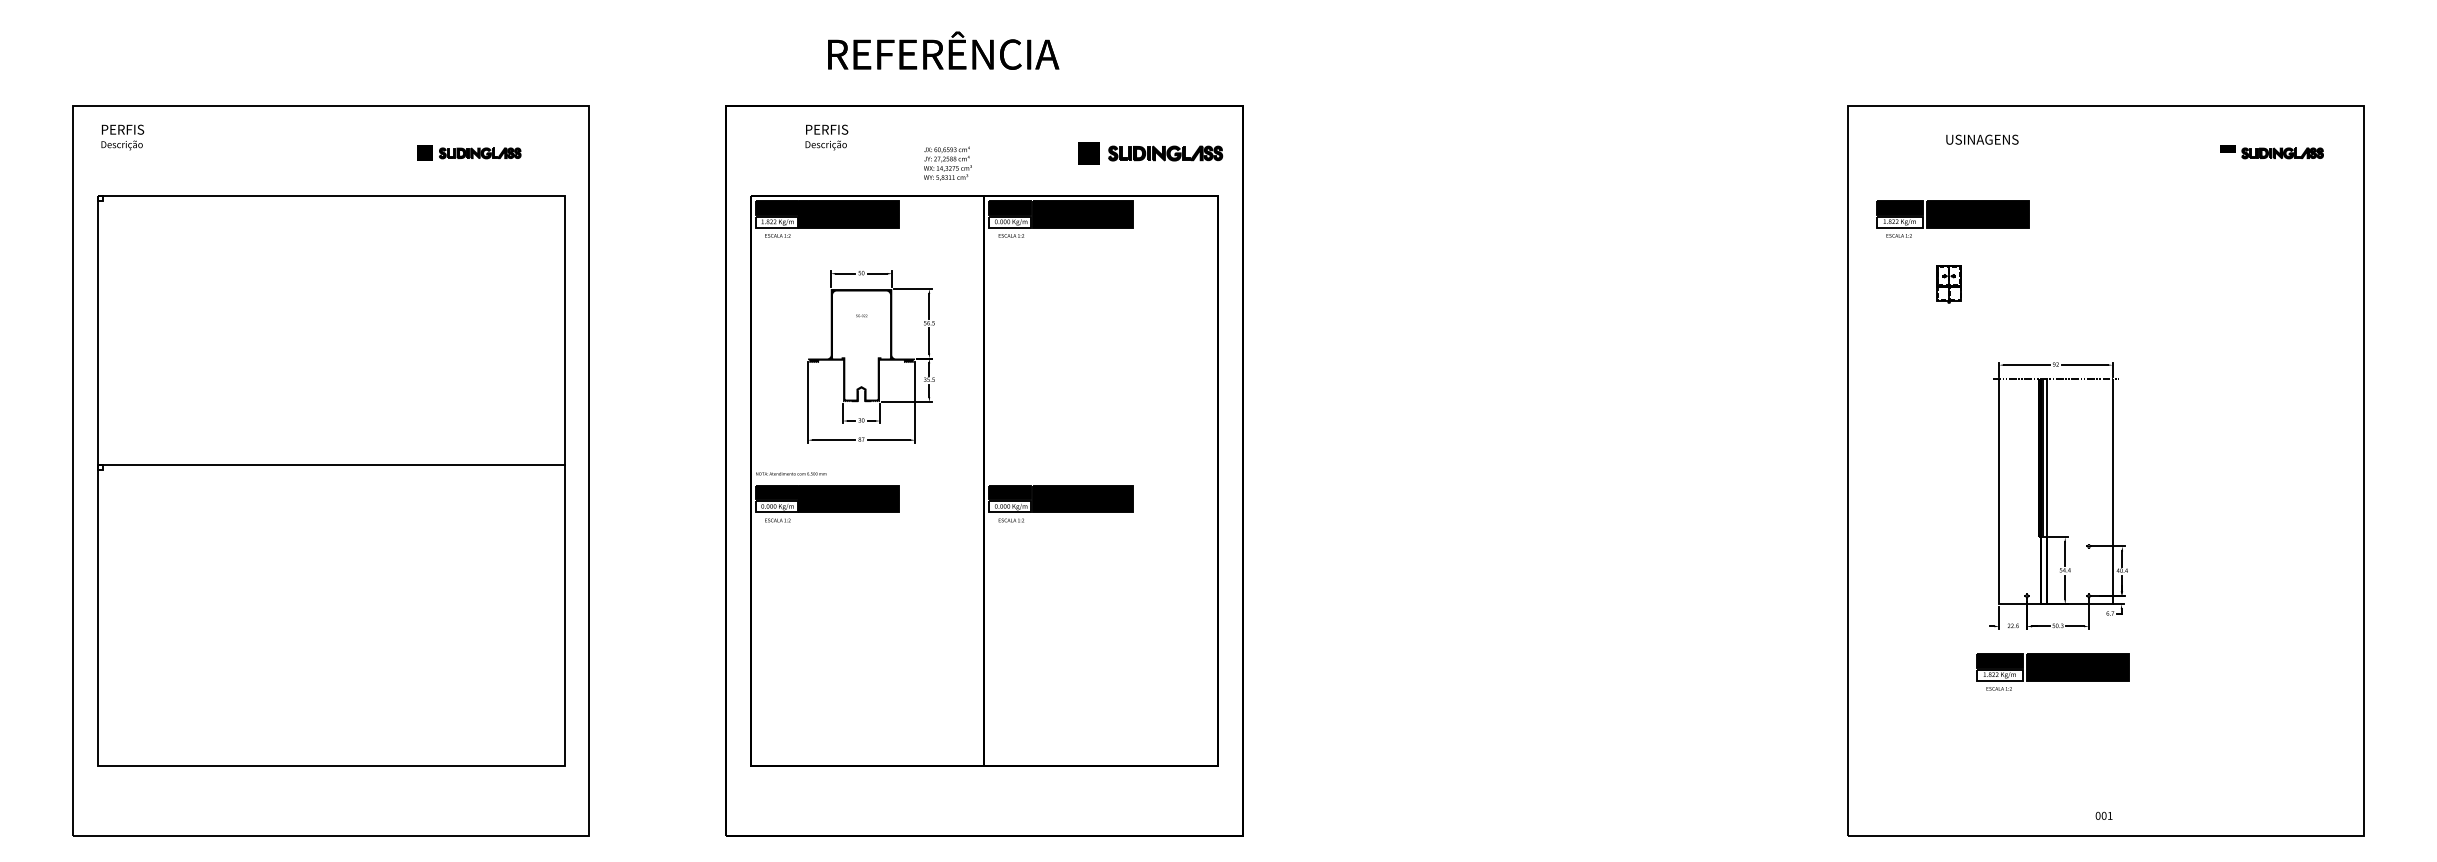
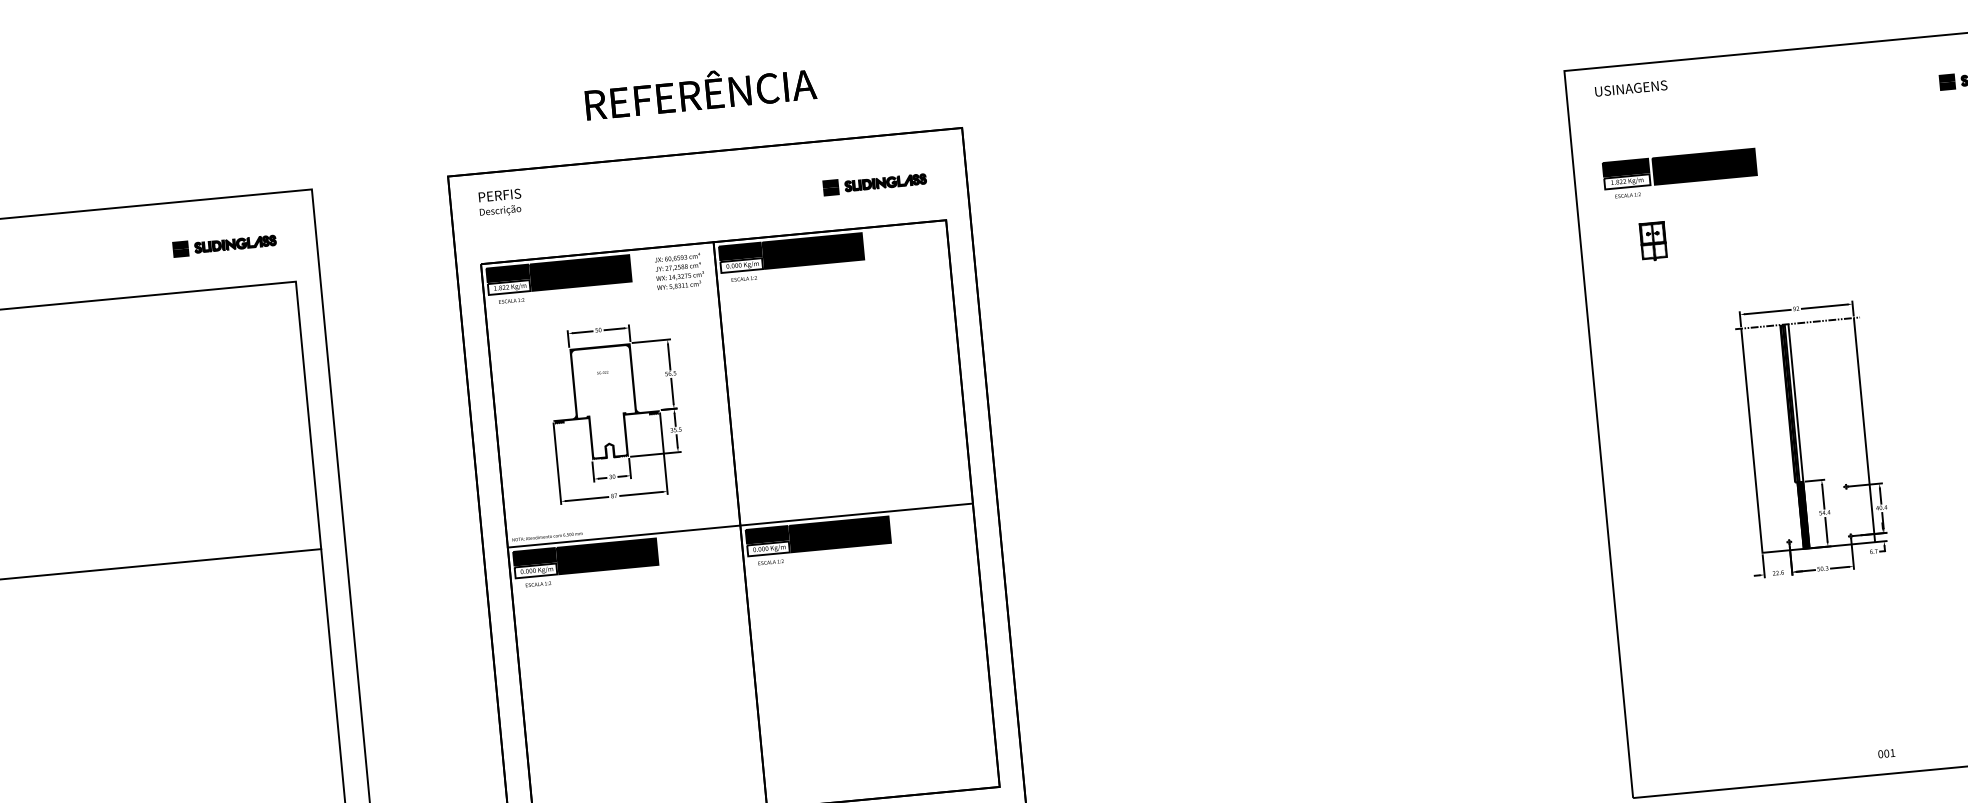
text: (943, 50) -> (700, 90), moved
text: (826, 137) -> (500, 203), moved
text: (1982, 139) -> (1631, 88), moved
part: (469, 152) -> (224, 244), moved
part: (1150, 152) -> (874, 182), size x0.71
fill: (2227, 157) -> (1947, 86), added
text: (947, 163) -> (679, 271), moved
part: (1948, 284) -> (1652, 241), moved
line: (983, 481) -> (739, 526), added
hatch: (2043, 570) -> (1803, 515), added
part: (2052, 671) -> (1821, 614), removed

